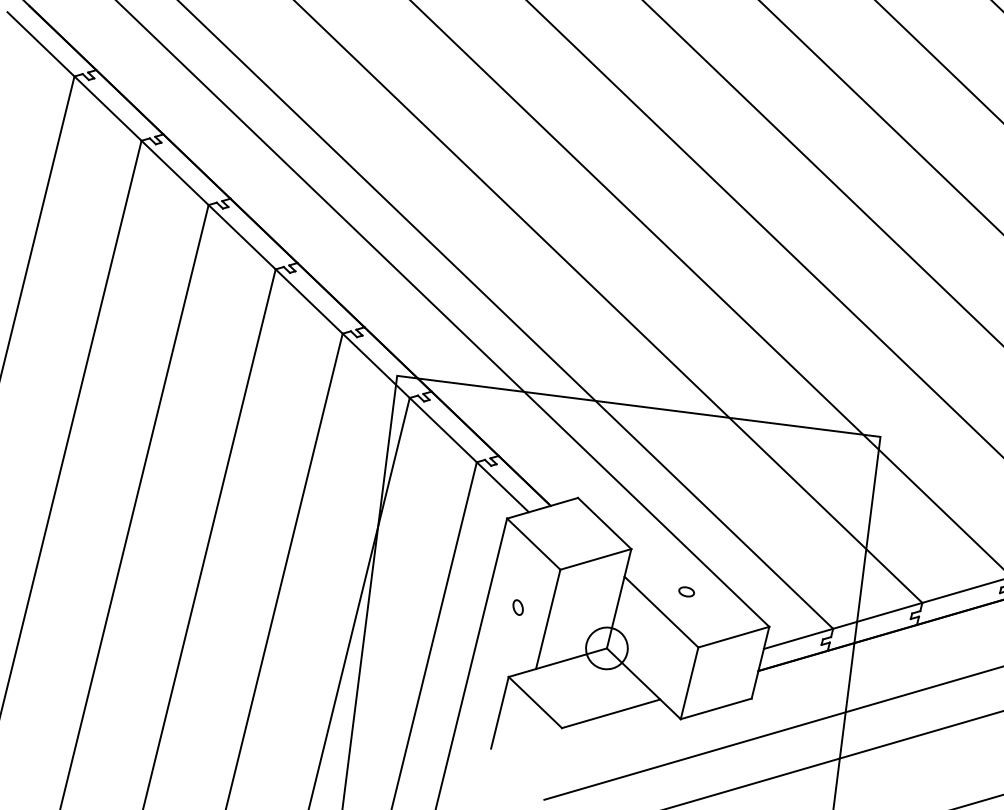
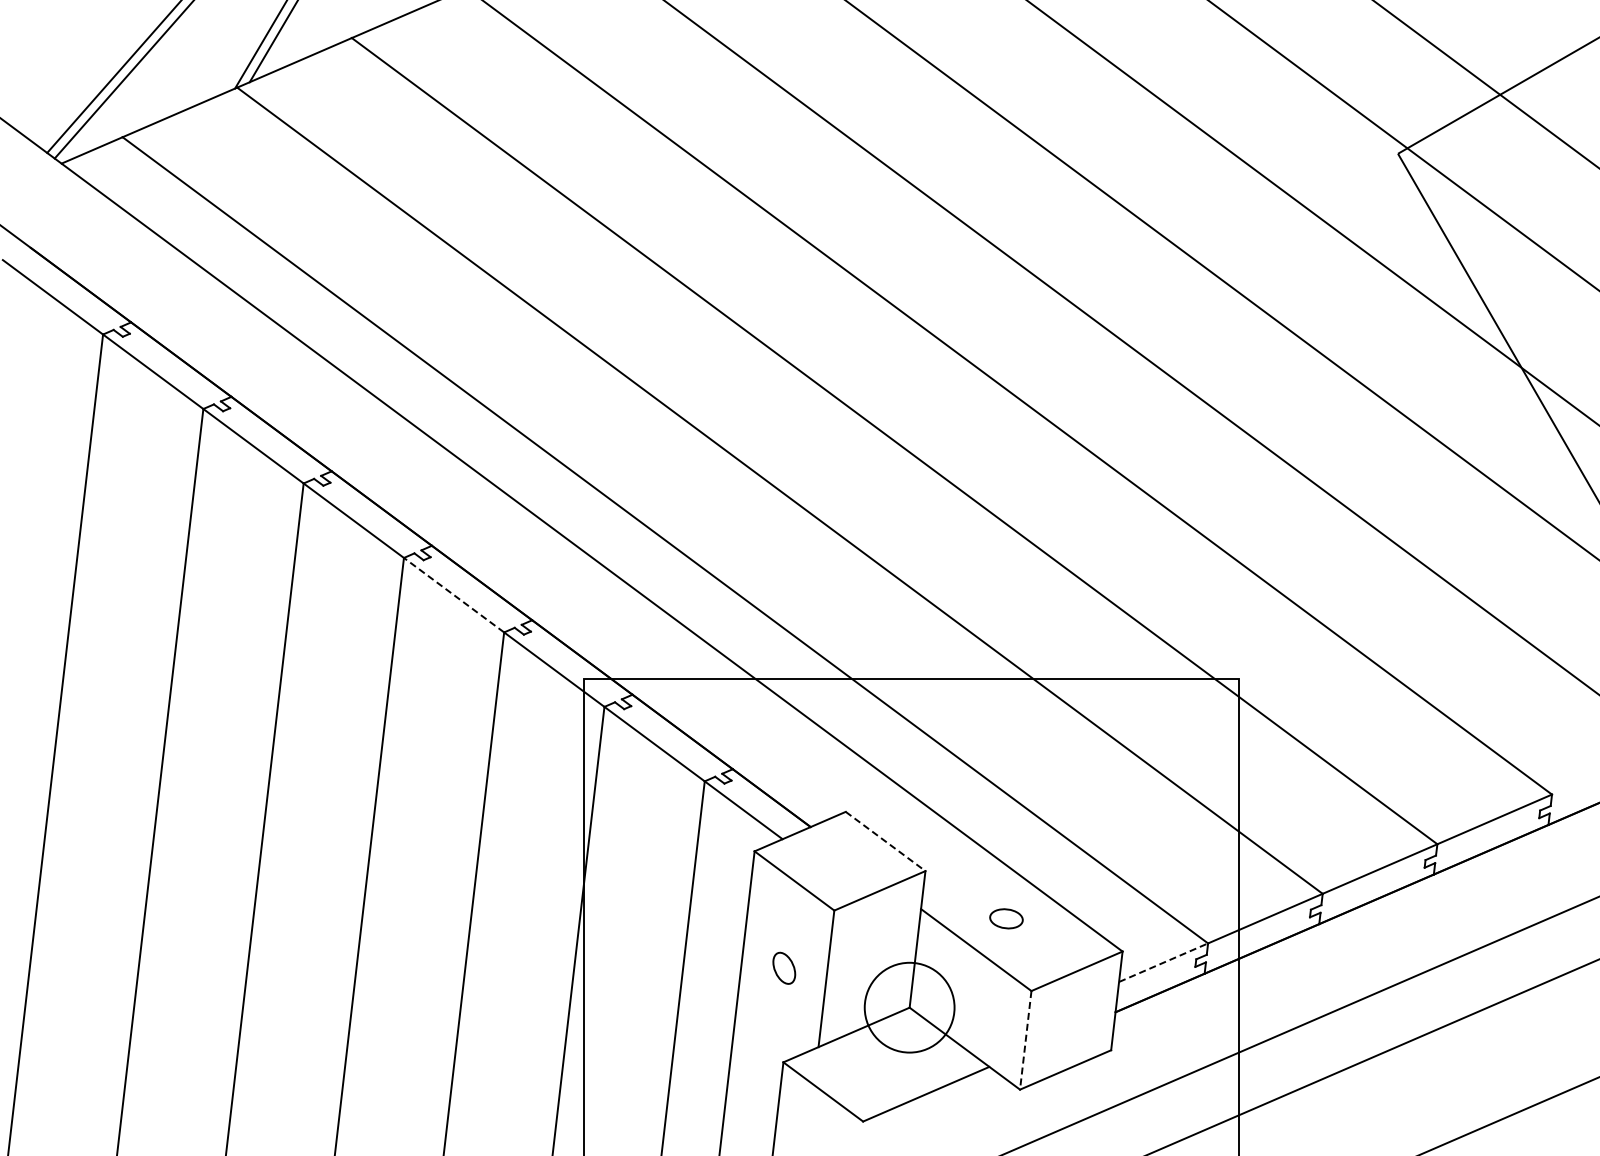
line: (308, 300) -> (453, 594), solid -> dashed
line: (604, 523) -> (885, 841), solid -> dashed
part: (686, 591) -> (1006, 918), size x1.6
part: (518, 607) -> (784, 967), size x1.6
line: (799, 638) -> (1164, 962), solid -> dashed
circle: (606, 648) -> (909, 1007), size x1.6
line: (689, 683) -> (1025, 1040), solid -> dashed

